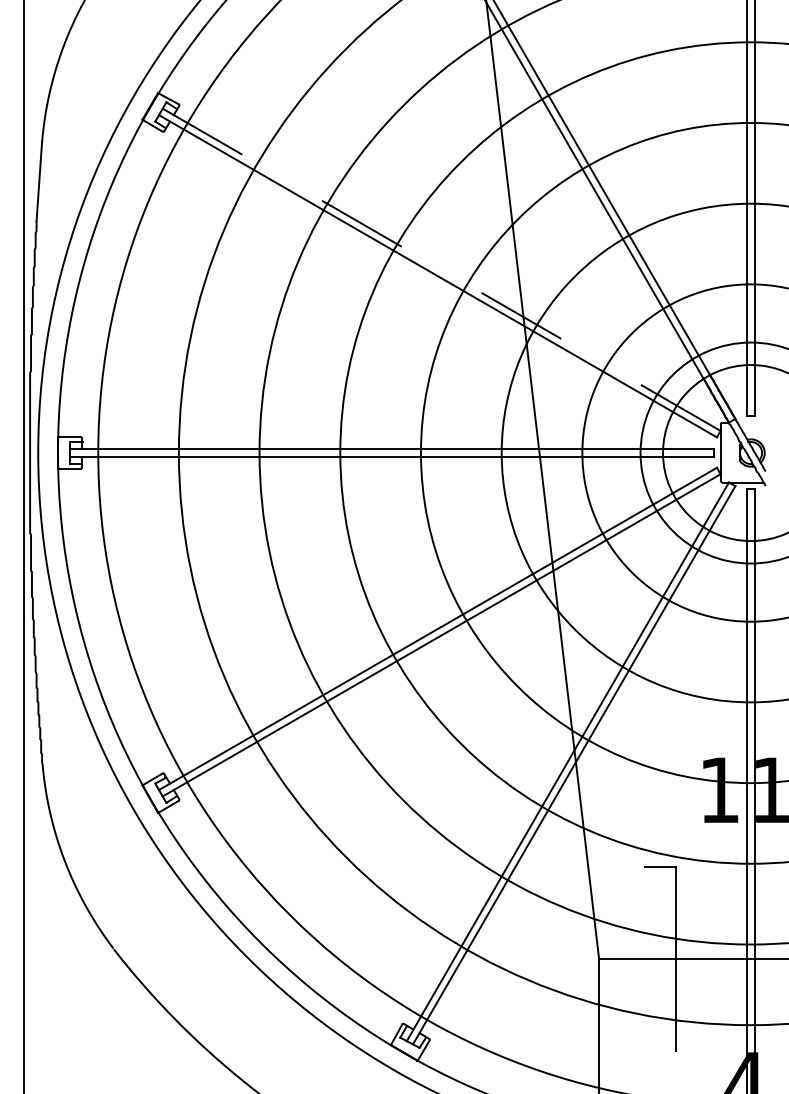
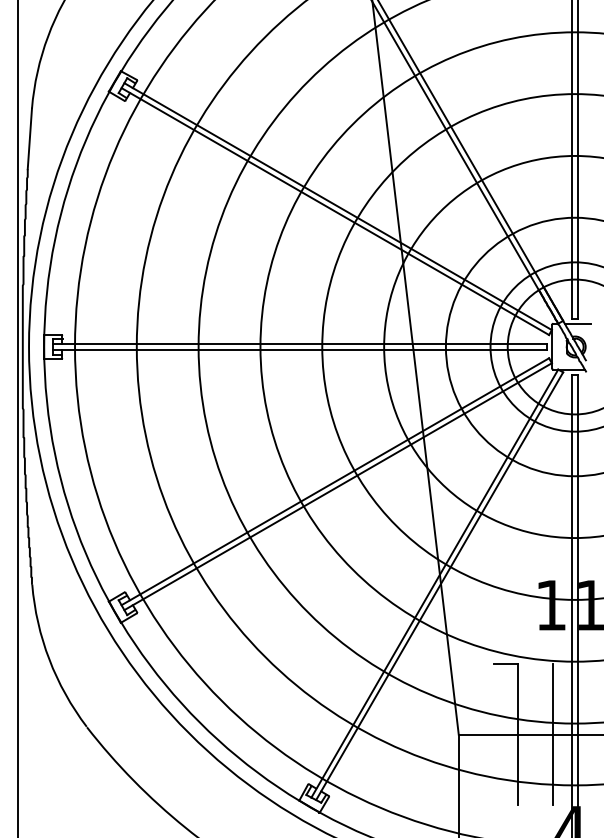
line: (441, 269) -> (338, 206), dashed -> solid
line: (754, 422) -> (577, 323), added
line: (722, 959) -> (553, 735), added

